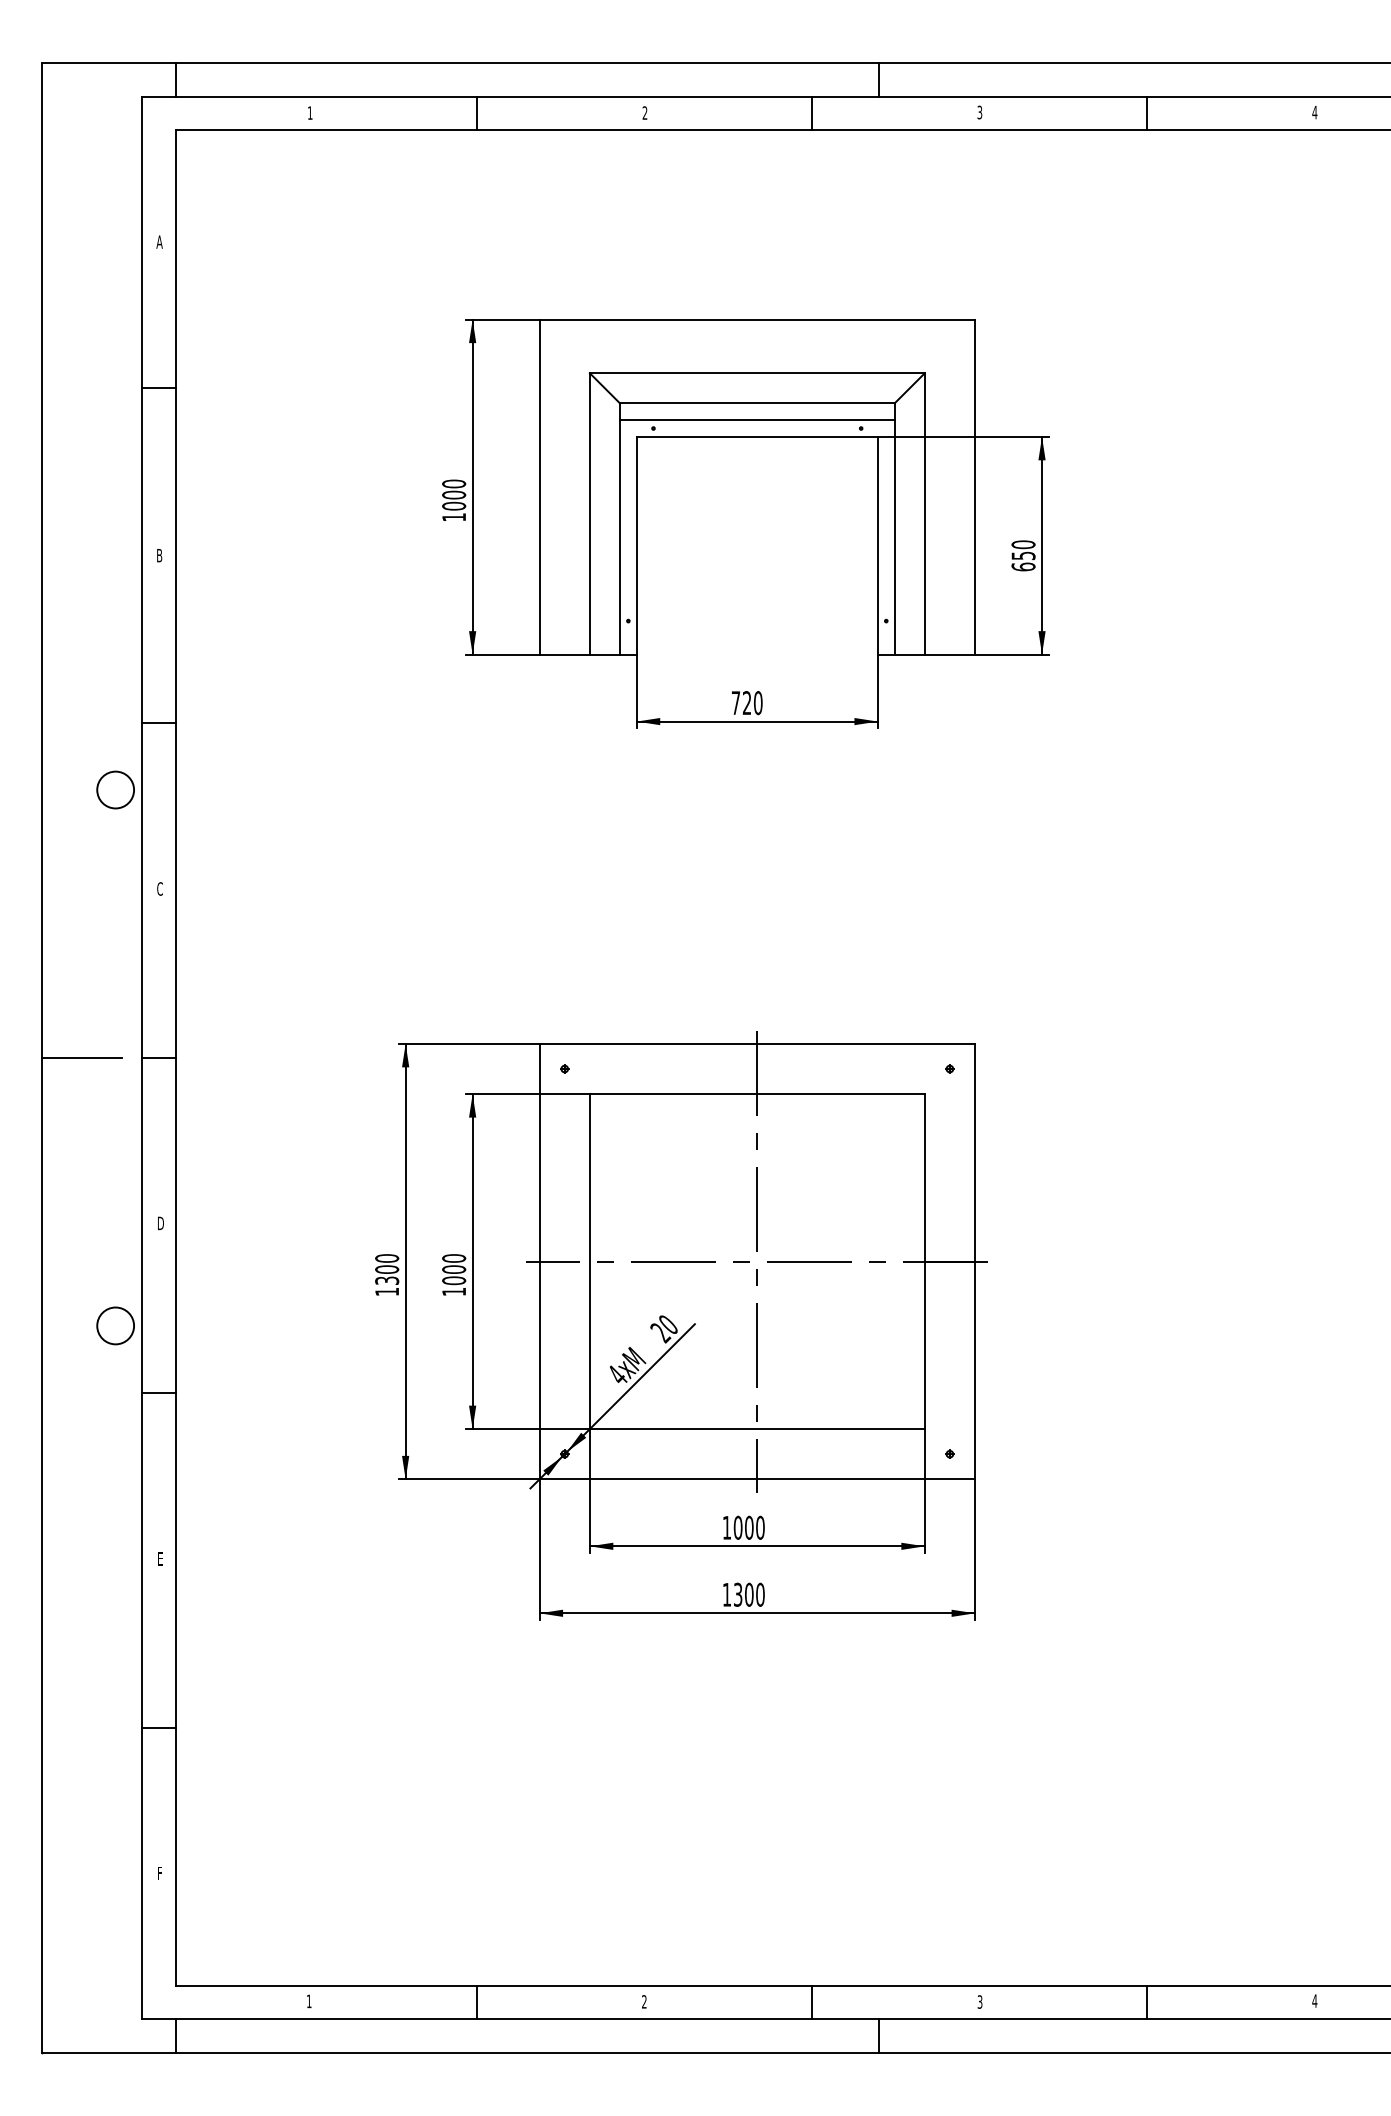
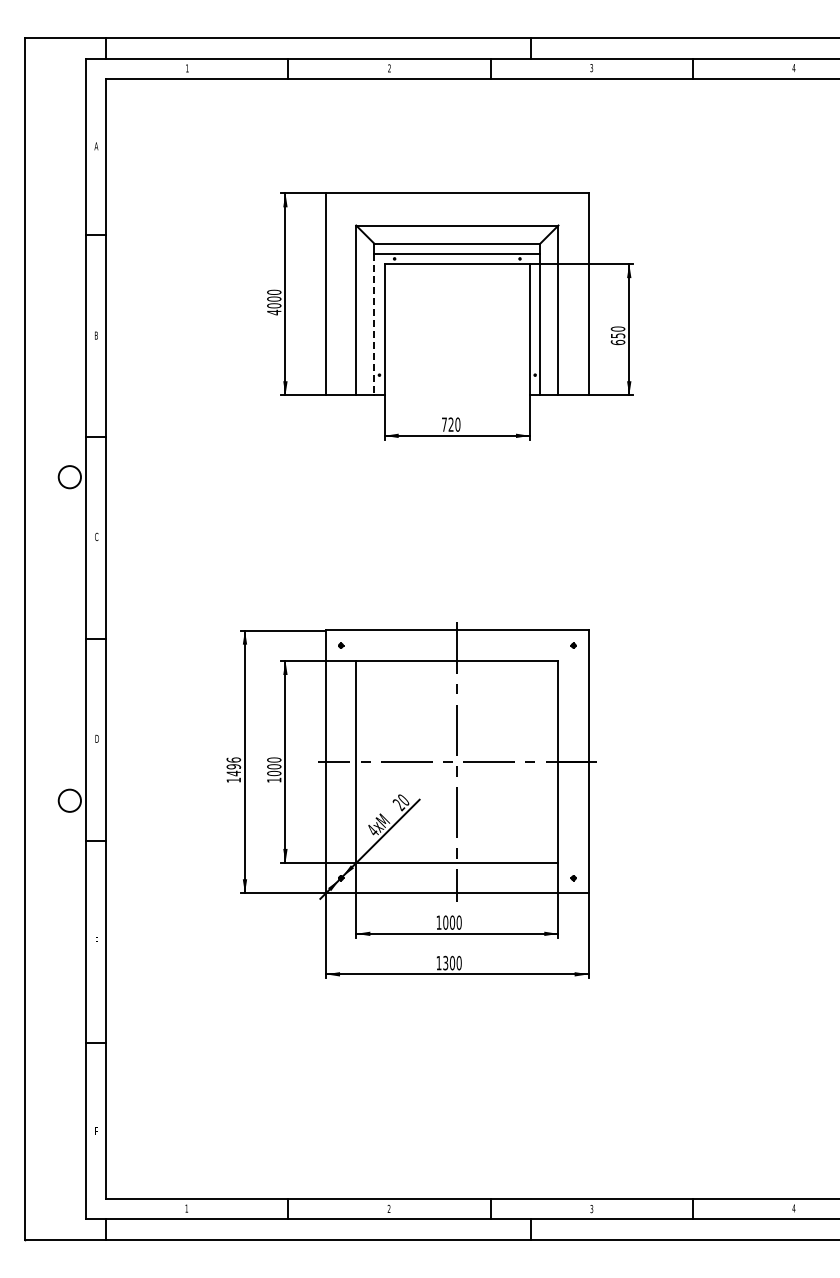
text: (454, 517) -> (274, 312), 1000 -> 4000
line: (620, 537) -> (374, 324), solid -> dashed
line: (81, 1058) -> (49, 639), removed
text: (386, 1269) -> (233, 766), 1300 -> 1496

